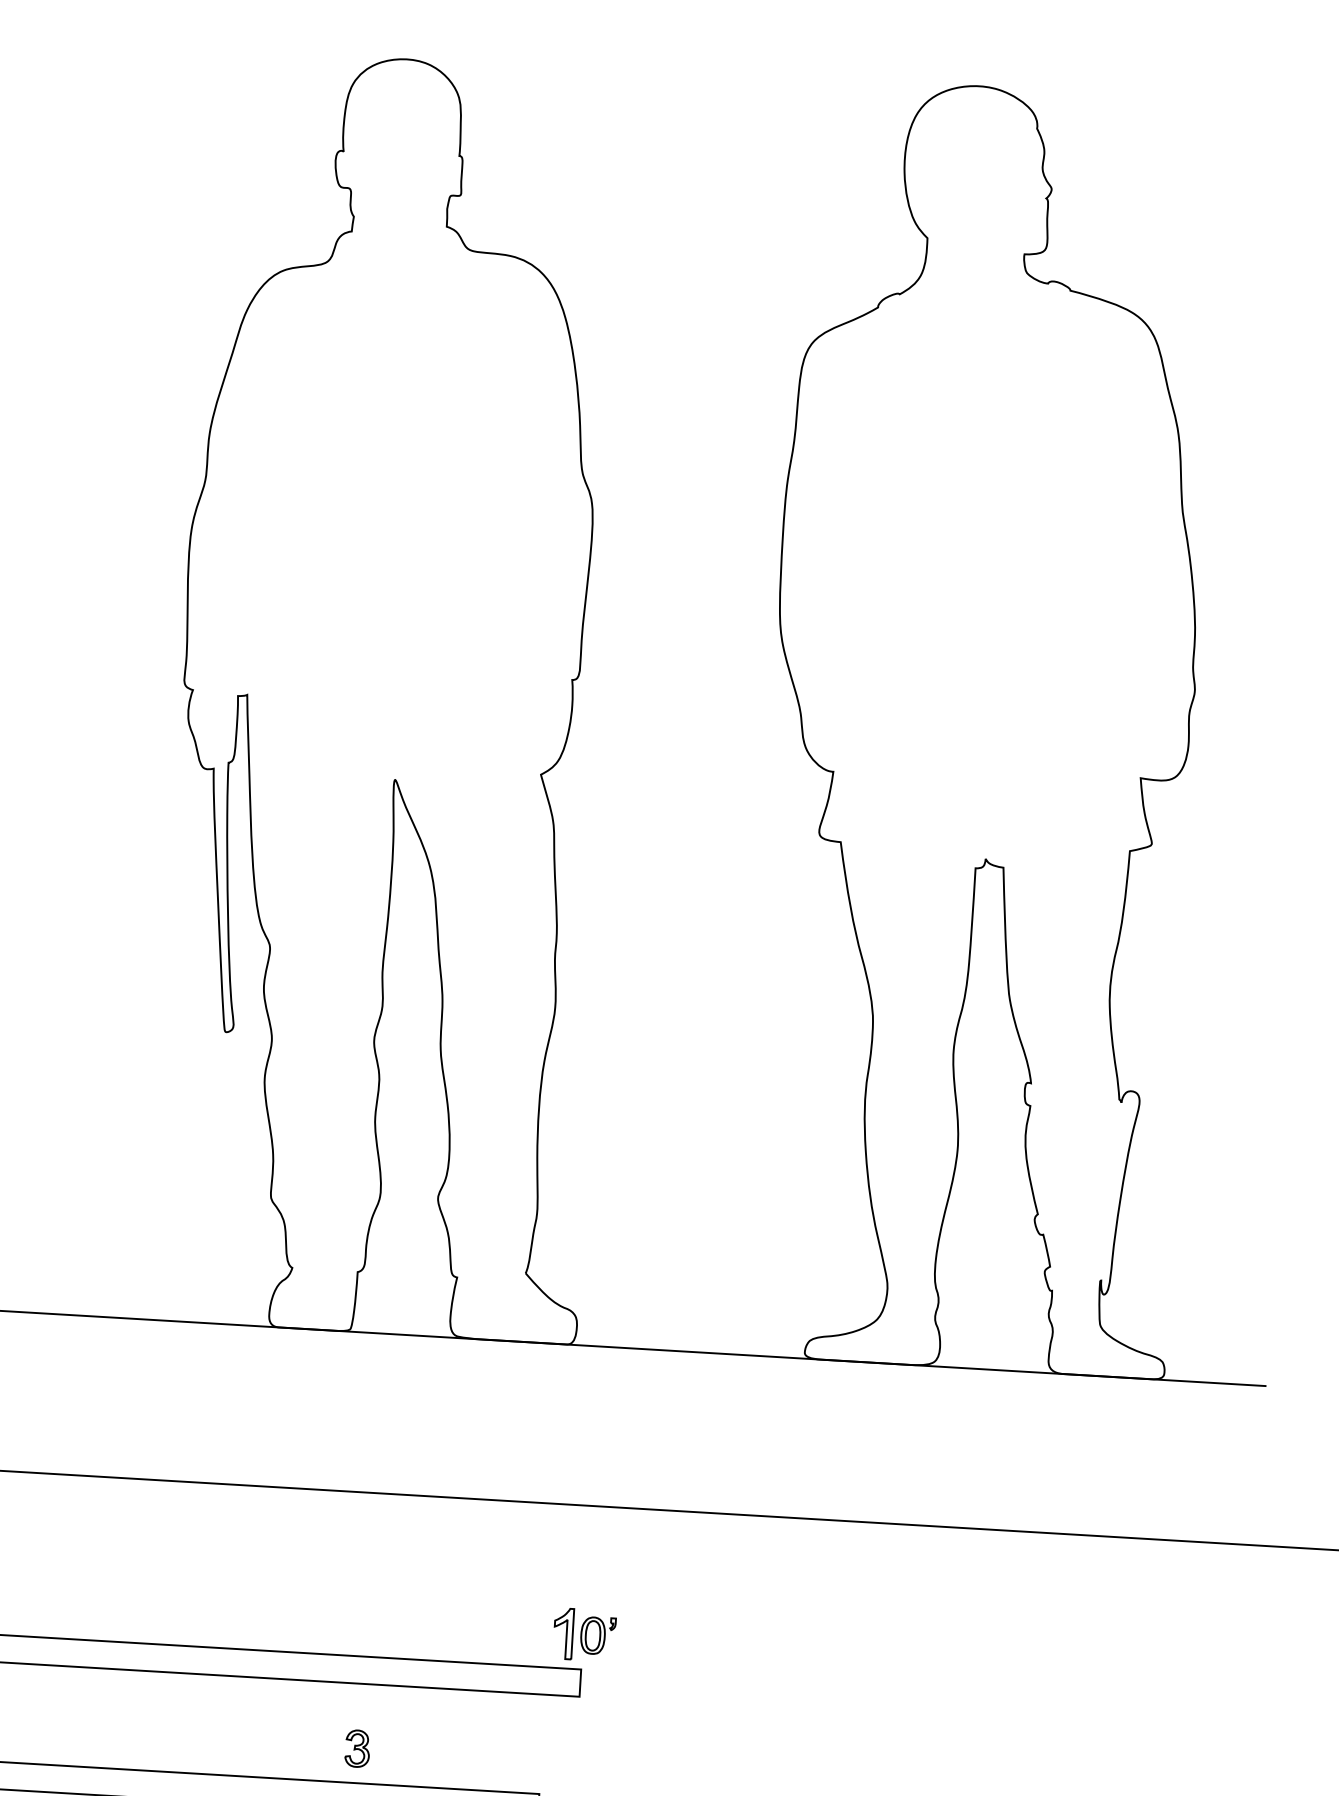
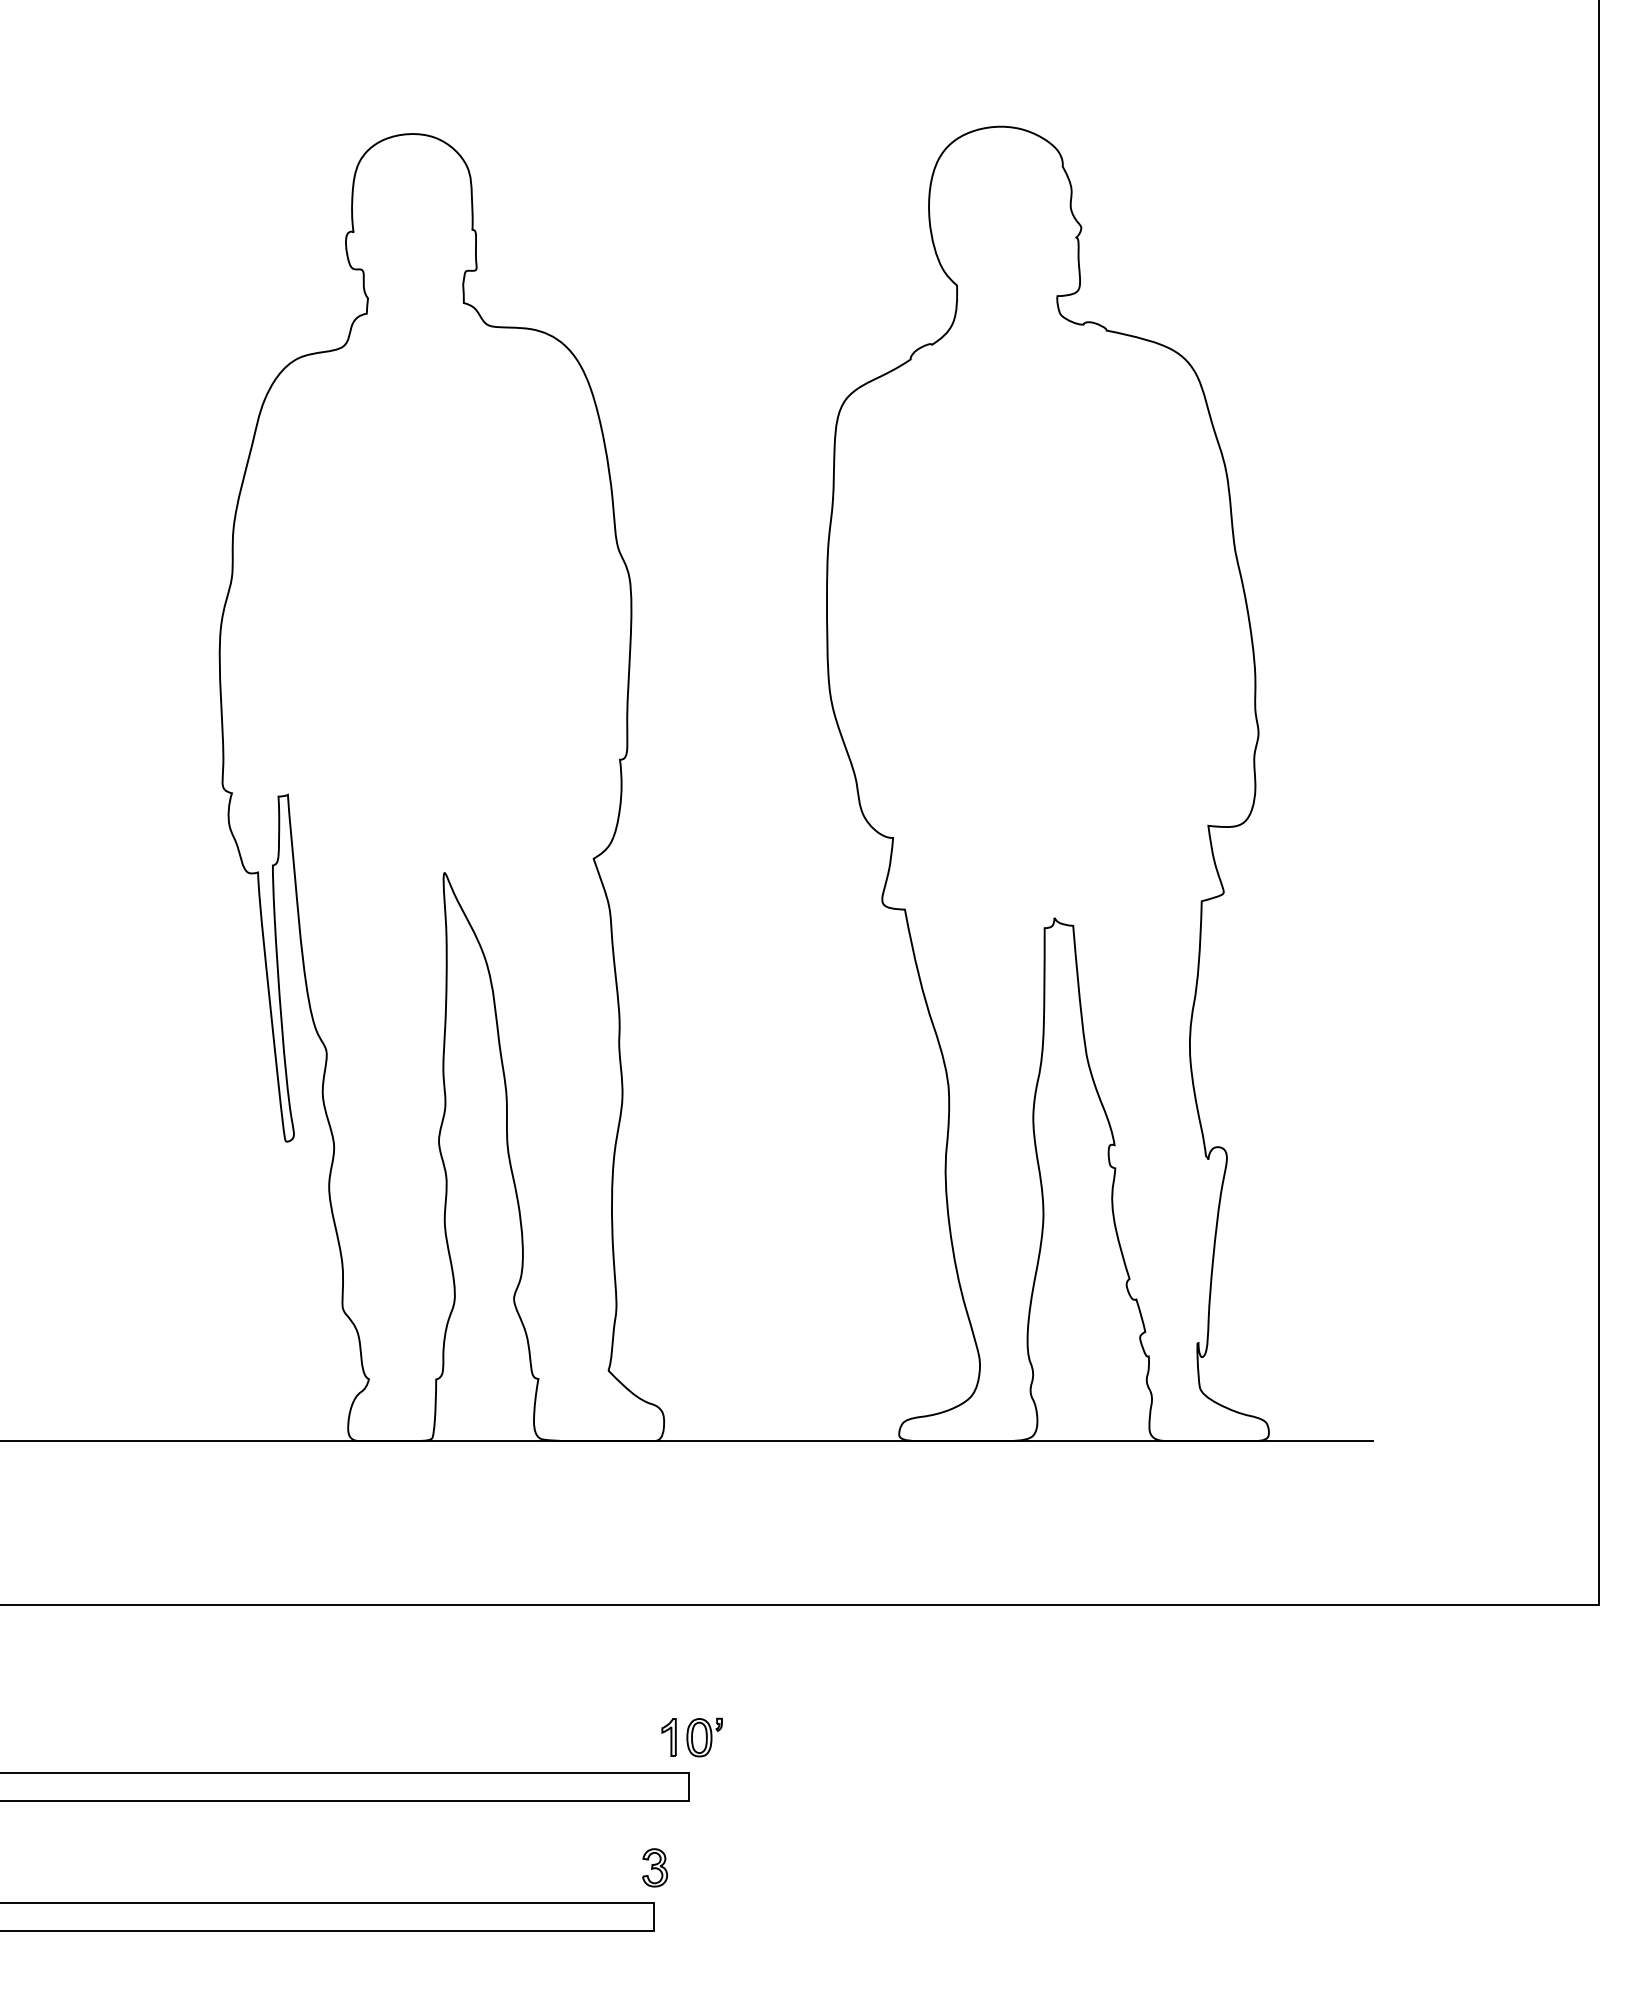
part: (562, 1633) -> (668, 1737), size x0.71
part: (357, 1748) -> (654, 1867), moved

